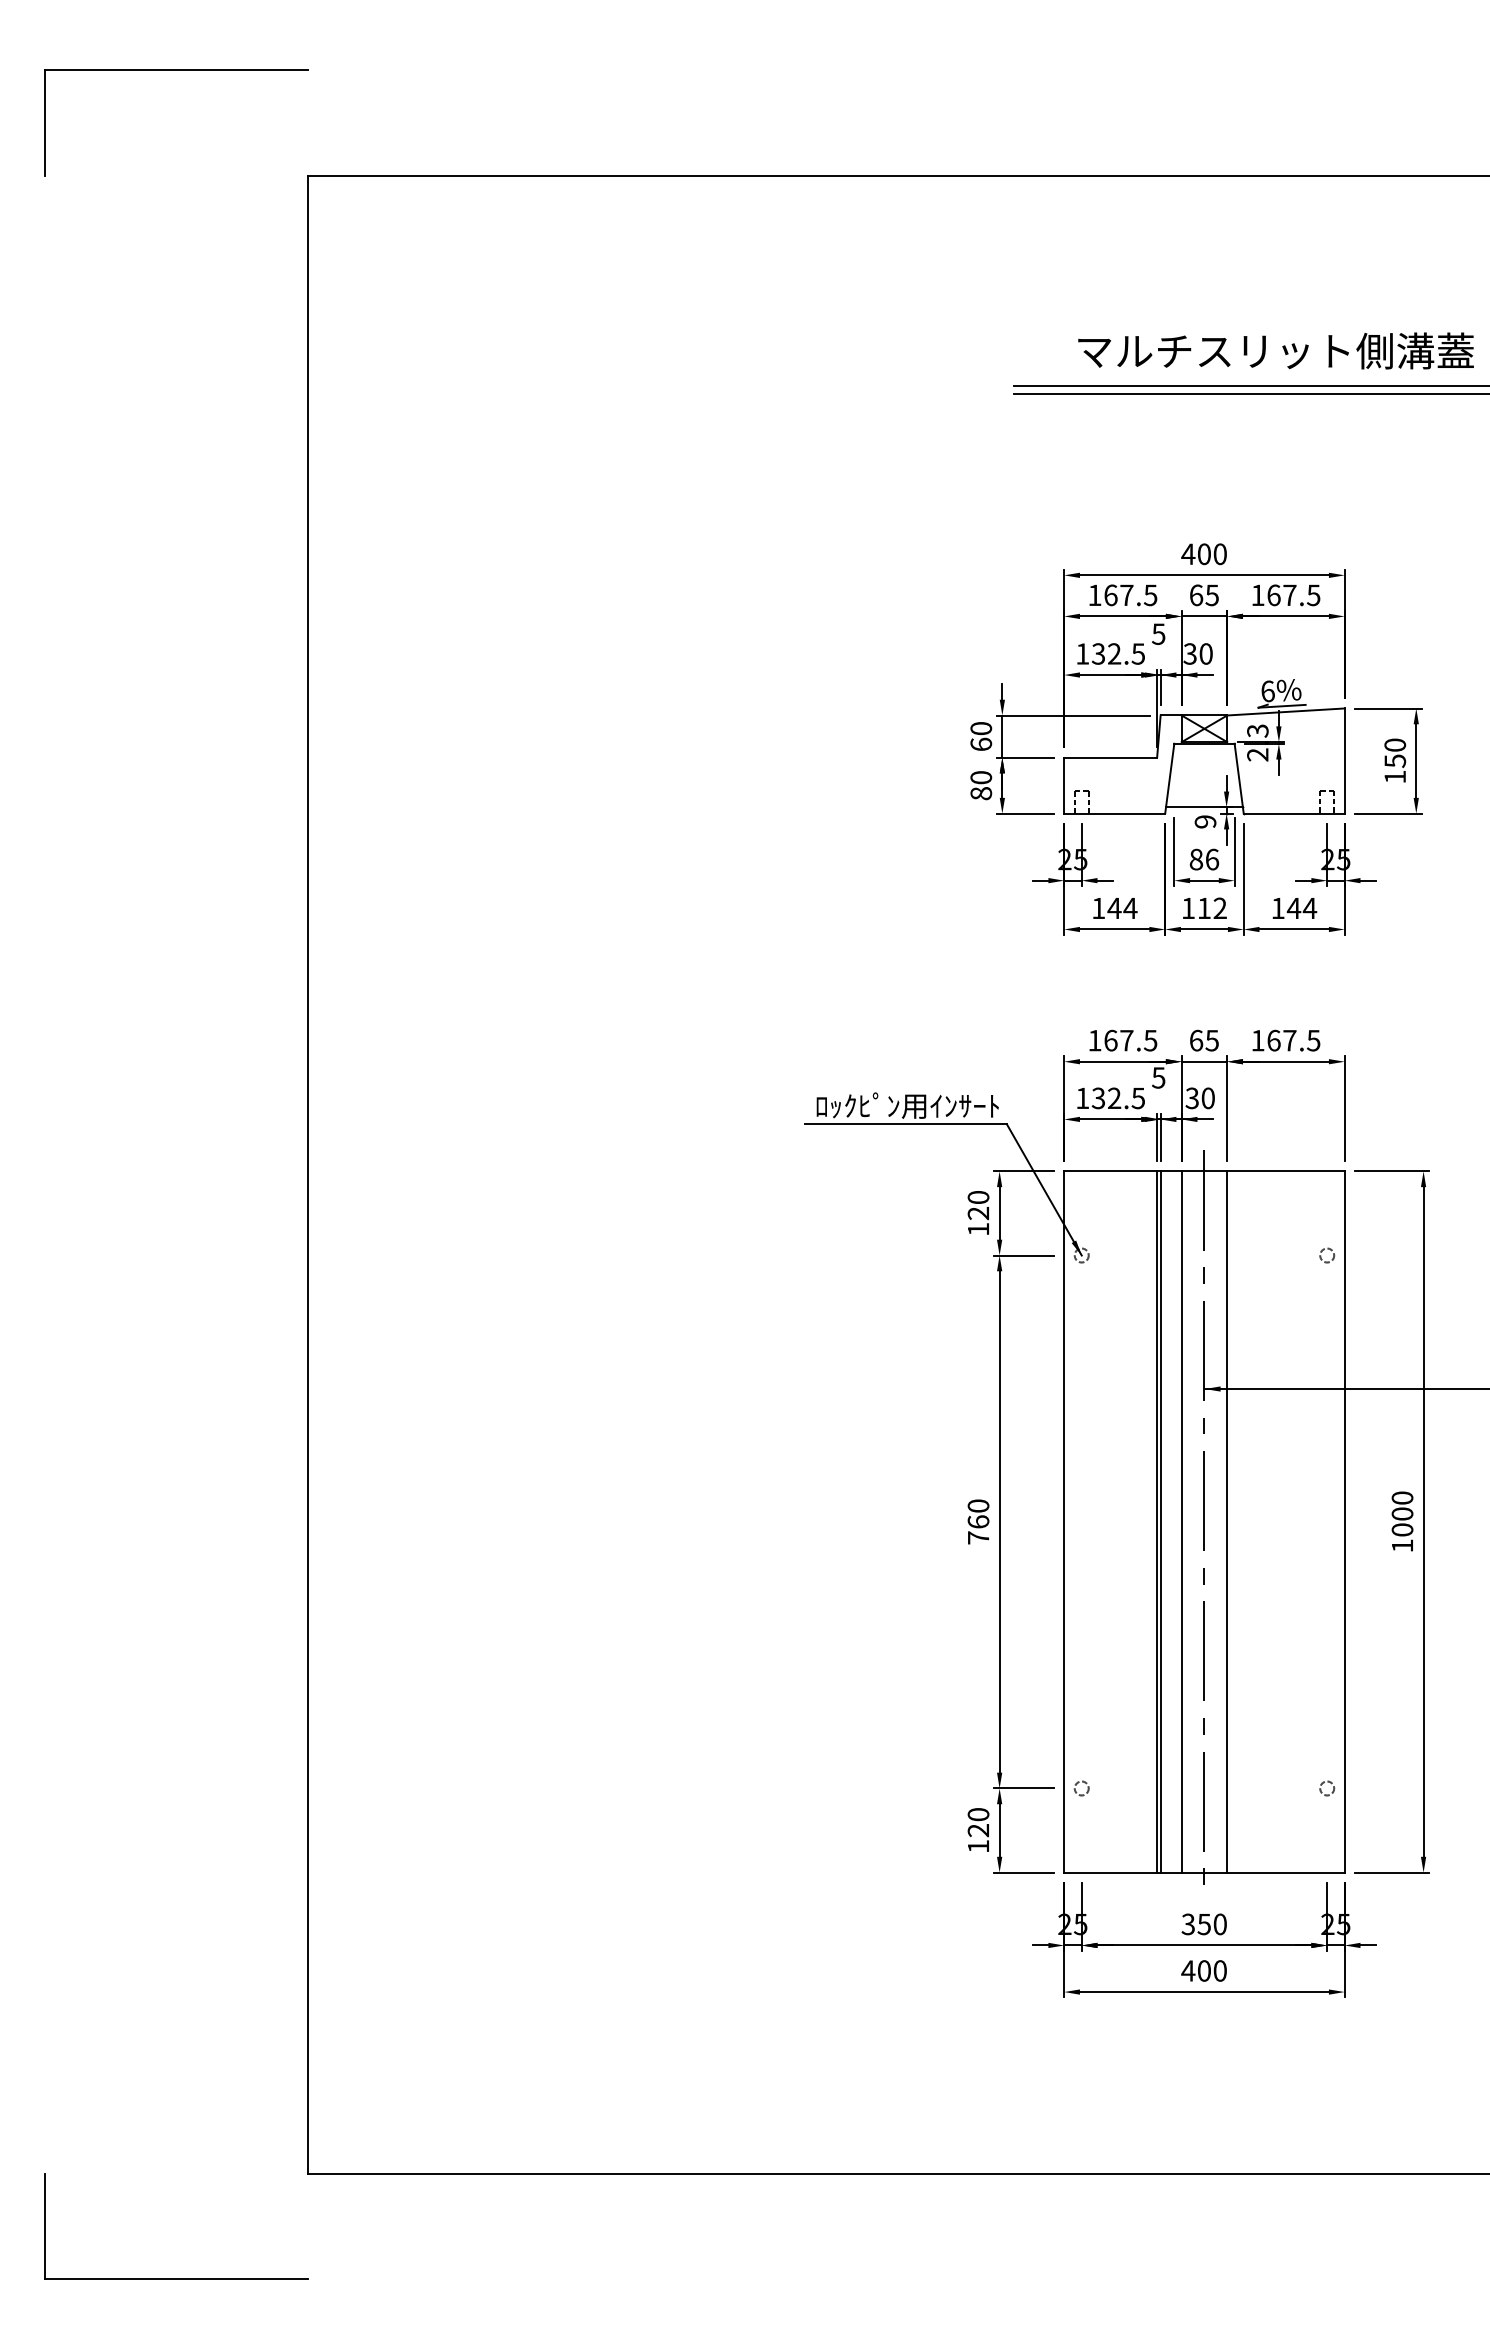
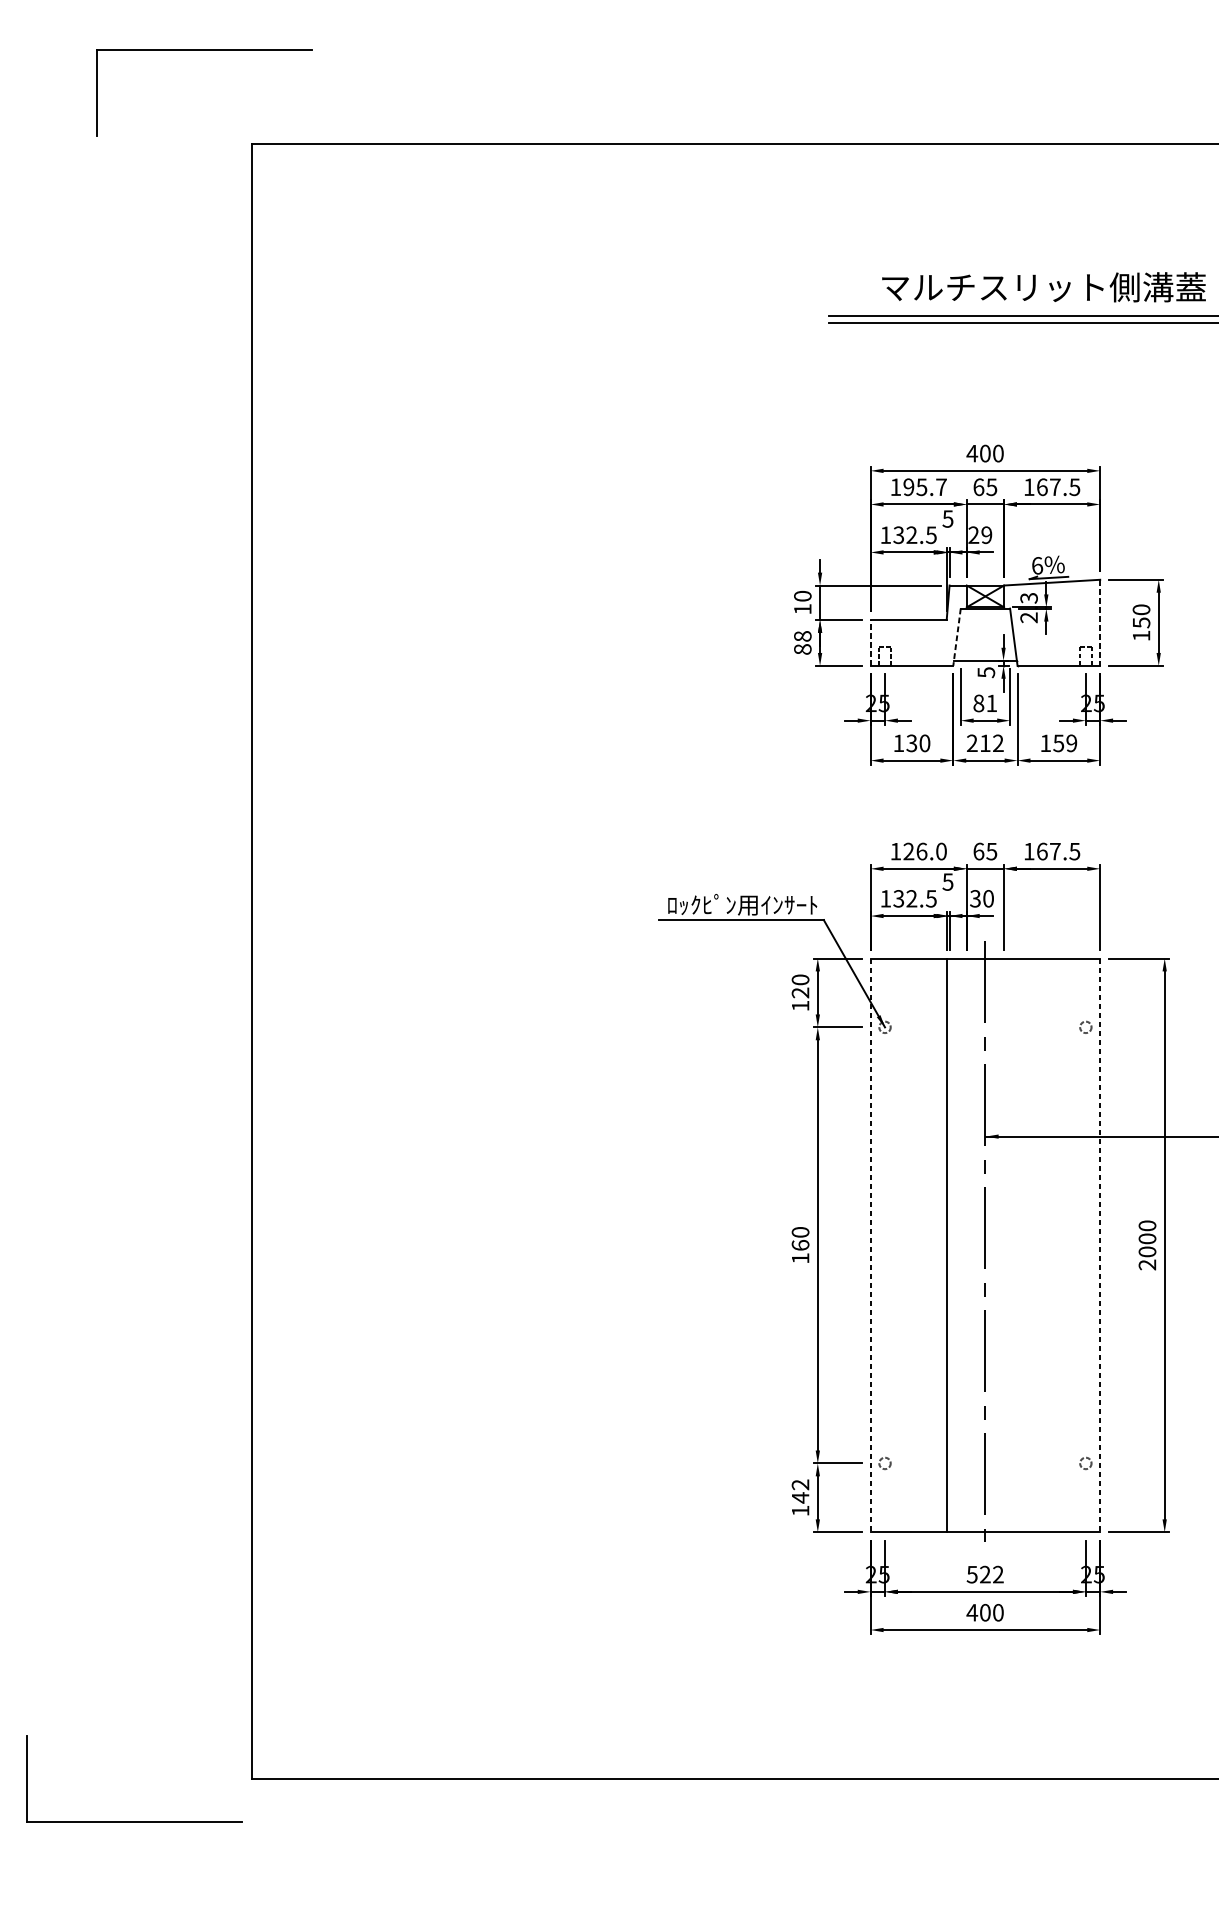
part: (176, 70) -> (204, 50), moved
text: (1130, 595) -> (924, 487), 167.5 -> 195.7
text: (1197, 653) -> (979, 534), 30 -> 29
text: (981, 743) -> (803, 608), 60 -> 10
line: (1344, 761) -> (1100, 623), solid -> dashed
text: (981, 777) -> (803, 636), 80 -> 88
line: (1169, 779) -> (956, 637), solid -> dashed
line: (1064, 785) -> (870, 642), solid -> dashed
text: (1205, 821) -> (986, 672), 9 -> 5
text: (1212, 859) -> (992, 703), 86 -> 81
text: (1187, 907) -> (971, 742), 112 -> 212
text: (1122, 908) -> (918, 743), 144 -> 130
text: (1301, 908) -> (1064, 743), 144 -> 159
text: (1130, 1040) -> (924, 851), 167.5 -> 126.0
line: (1160, 1521) -> (949, 1245), removed
line: (1181, 1521) -> (966, 1245), removed
line: (1227, 1521) -> (1004, 1245), removed
line: (1064, 1522) -> (870, 1245), solid -> dashed
line: (1344, 1522) -> (1100, 1245), solid -> dashed
text: (978, 1537) -> (800, 1258), 760 -> 160
text: (1401, 1545) -> (1146, 1264), 1000 -> 2000
text: (978, 1822) -> (800, 1491), 120 -> 142
text: (1204, 1924) -> (985, 1574), 350 -> 522
part: (176, 2278) -> (134, 1821), moved

